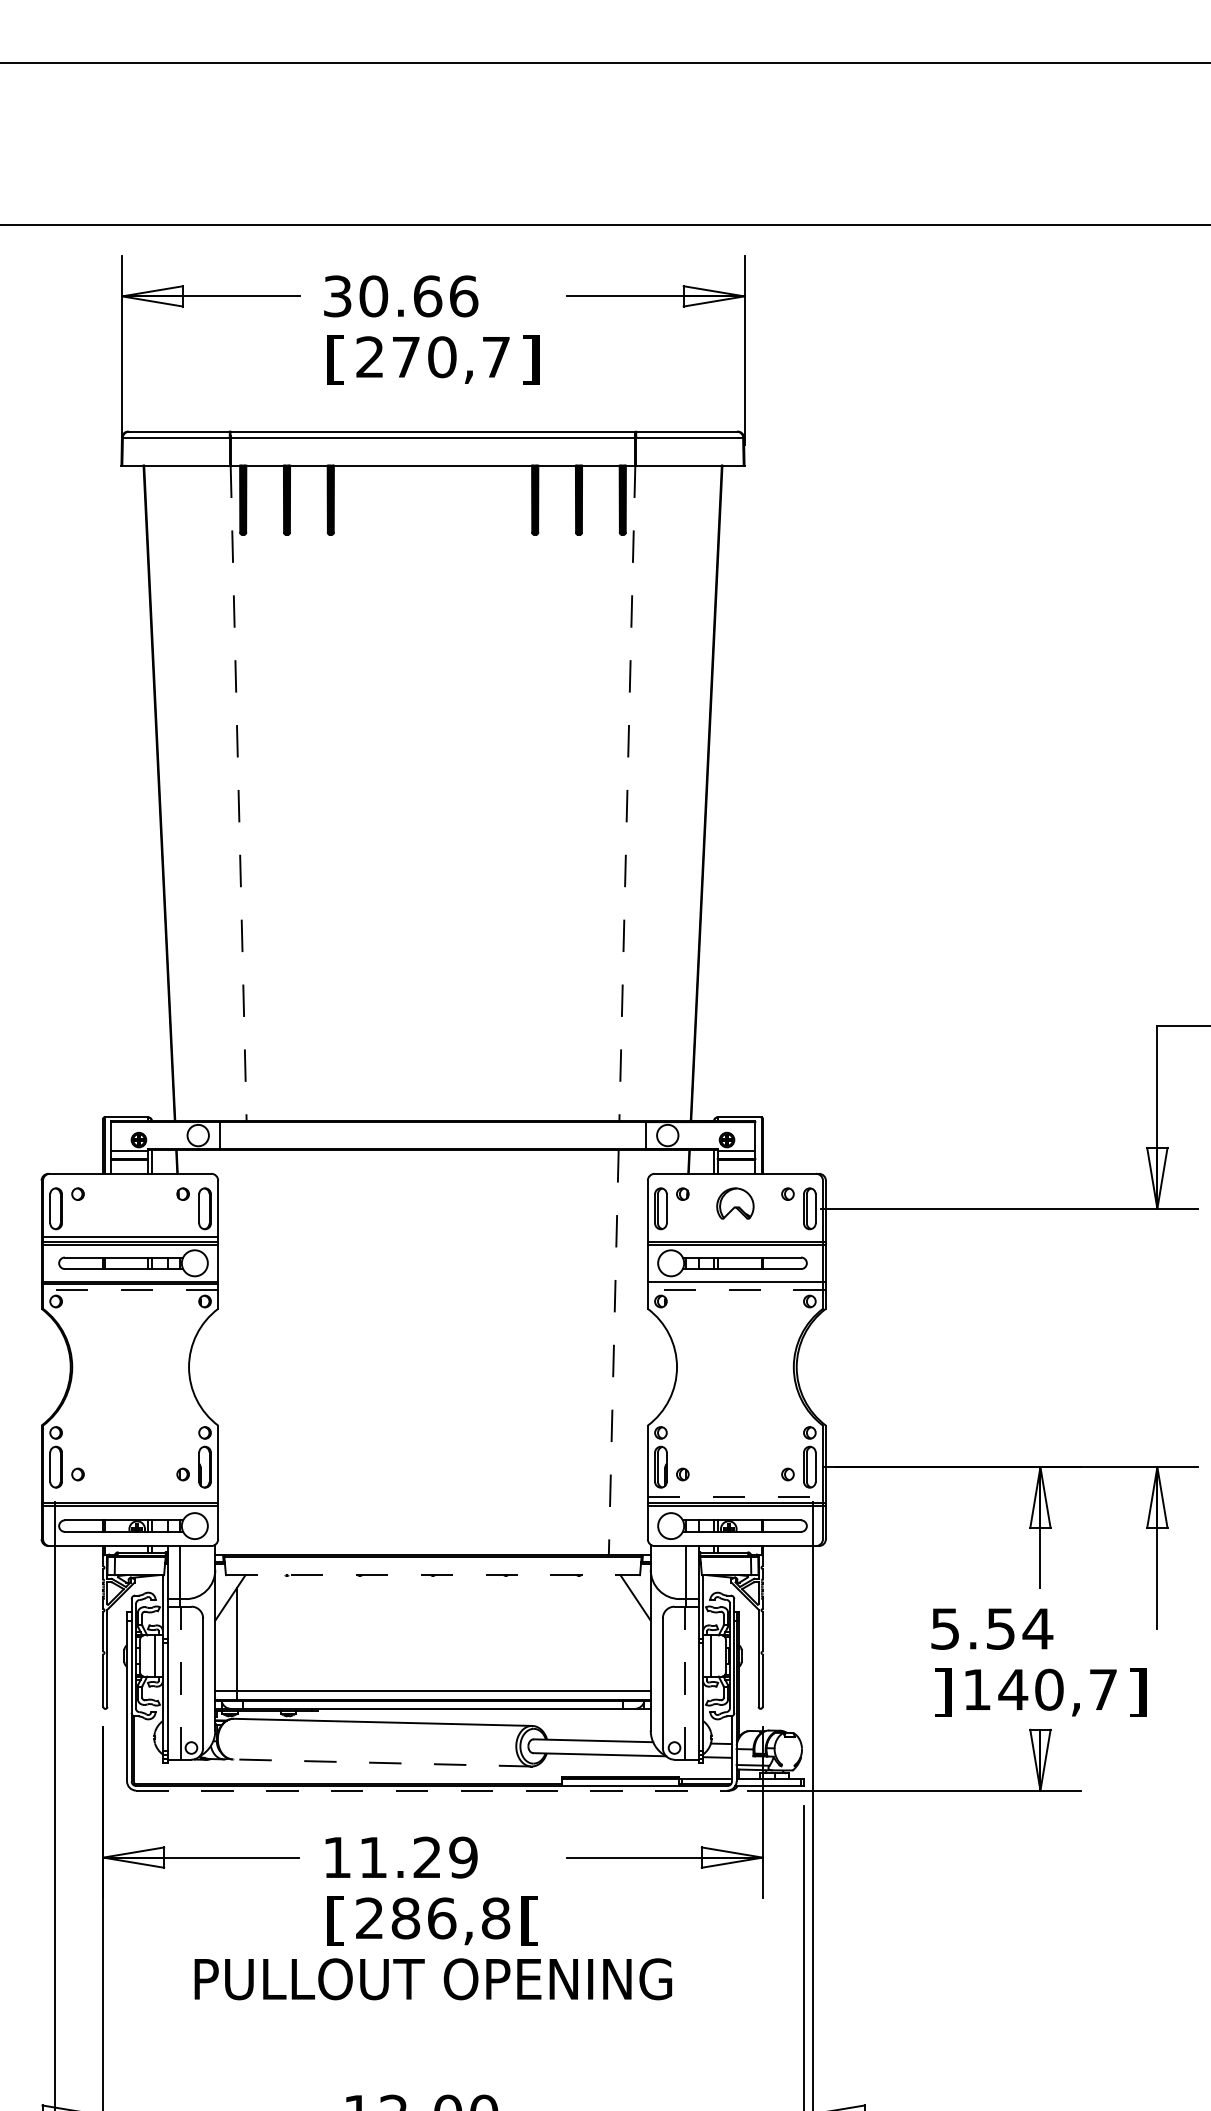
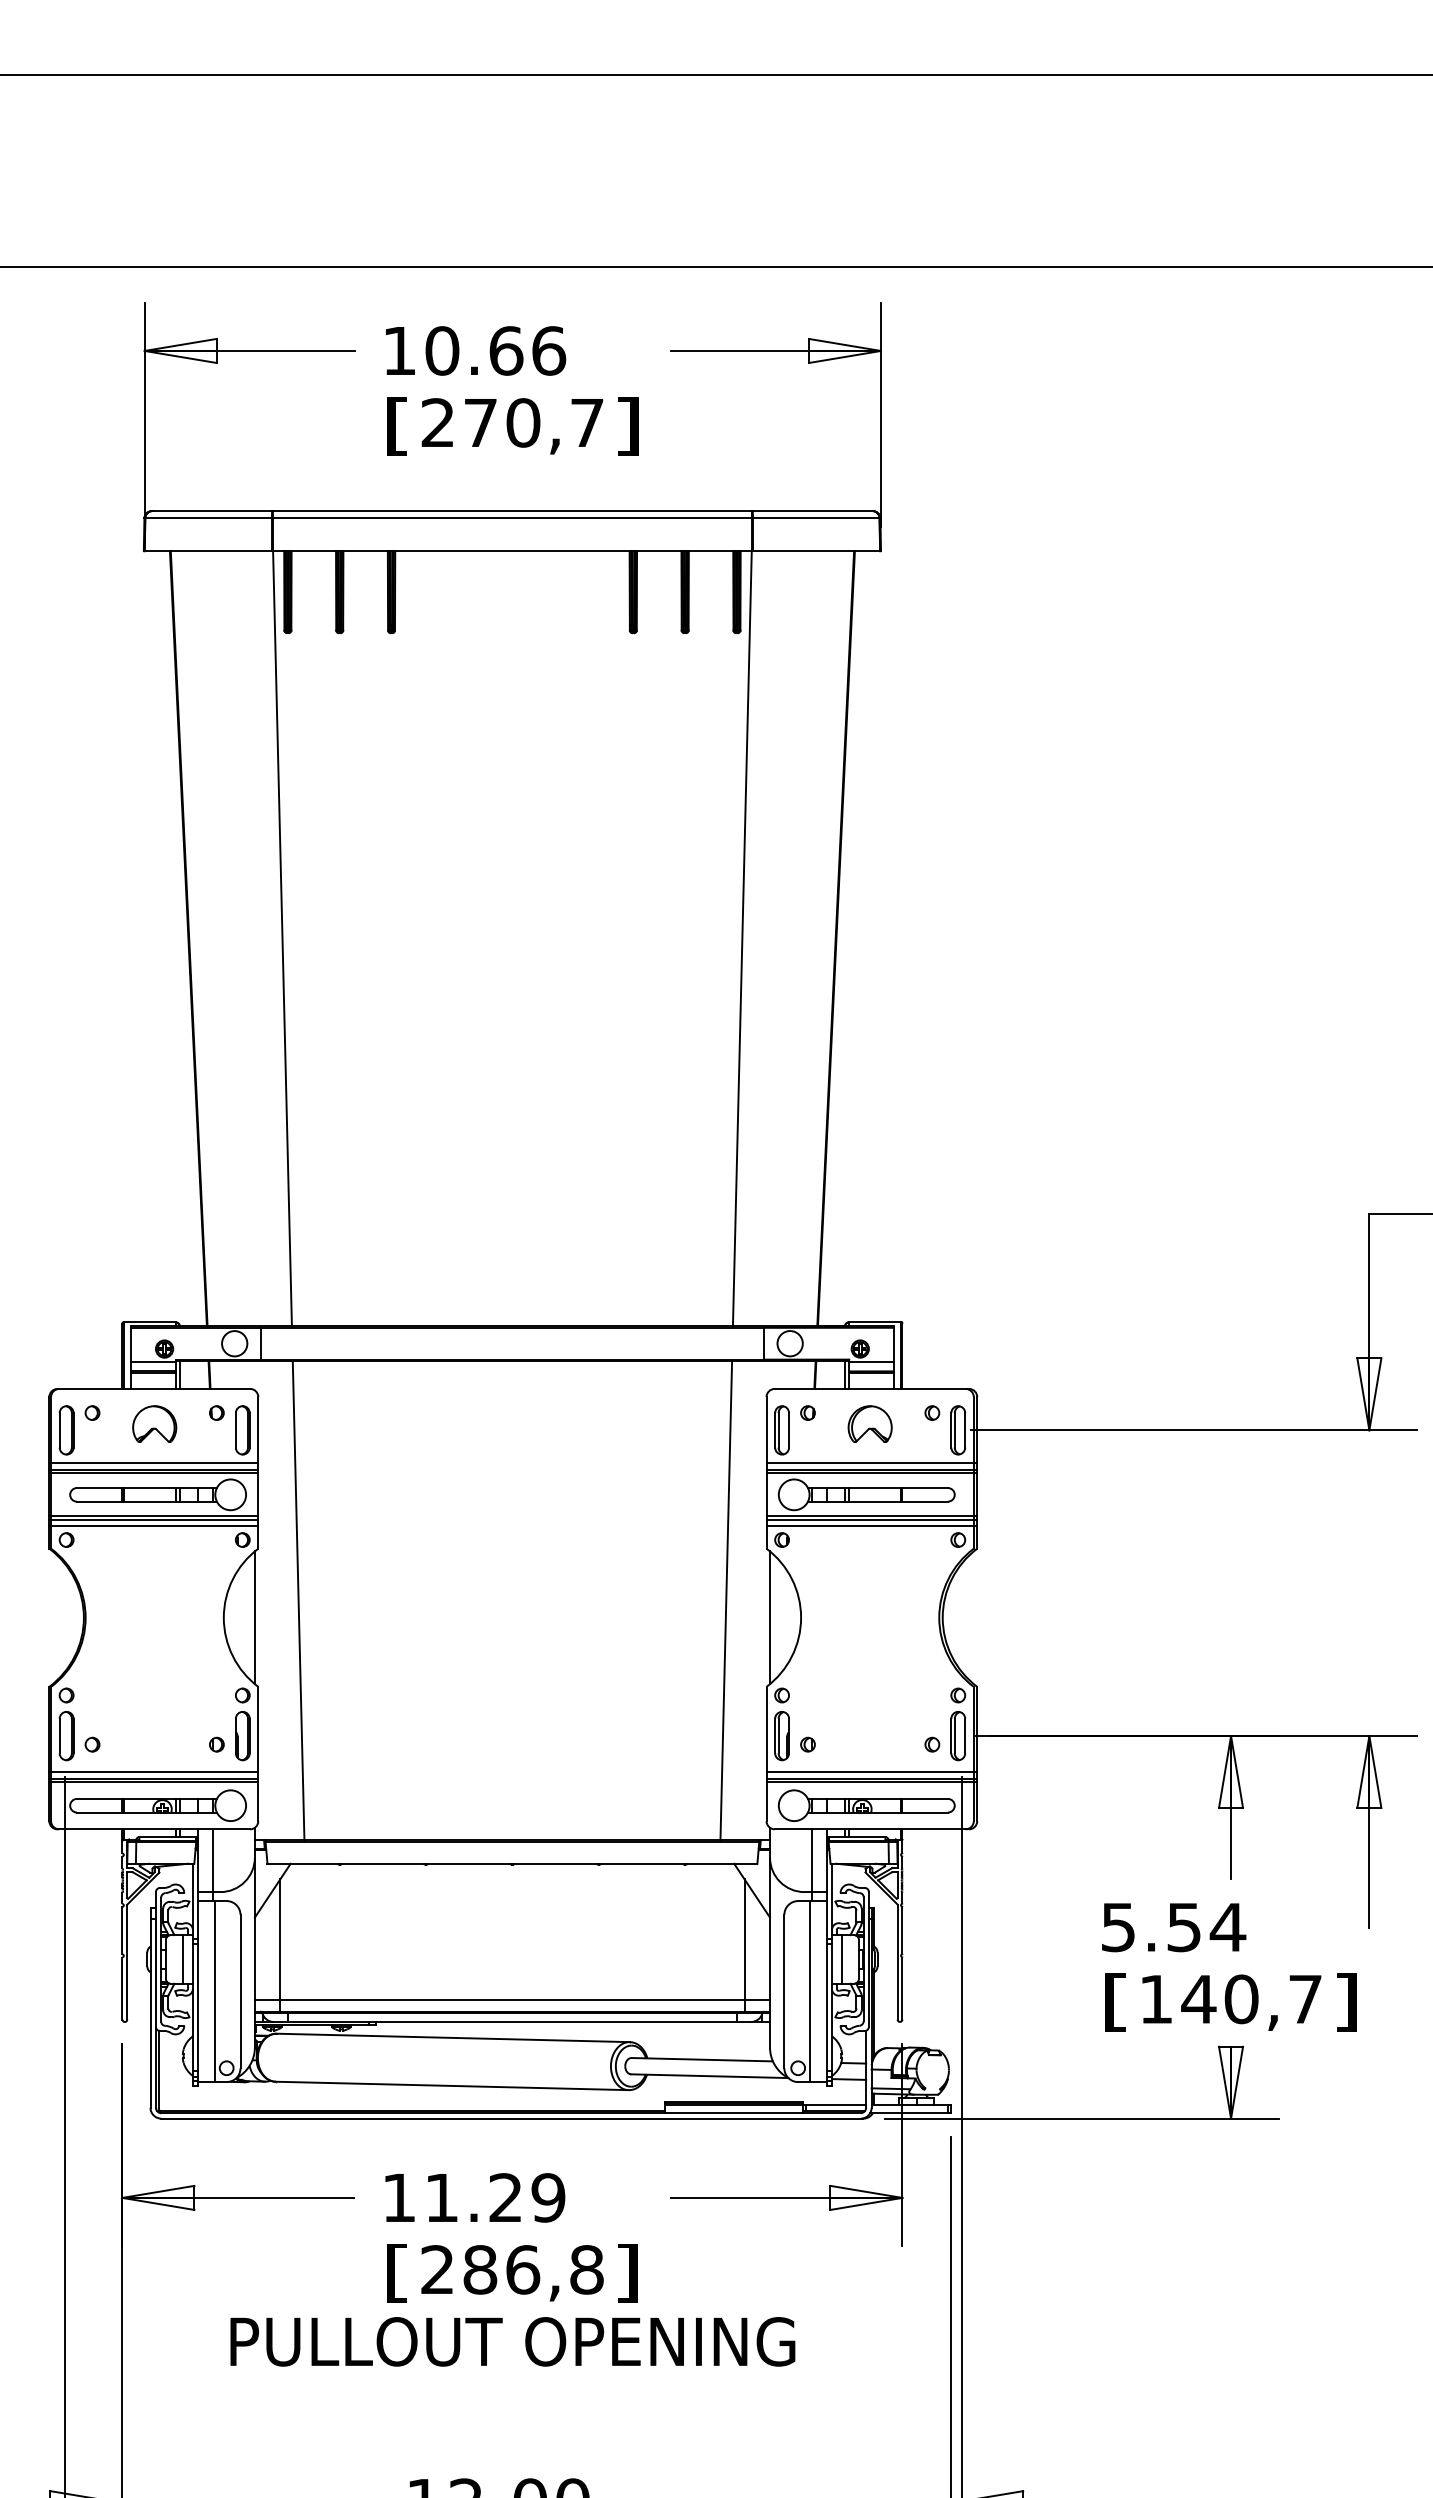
text: (337, 295) -> (399, 350), 30.66 -> 10.66
line: (238, 793) -> (282, 938), dashed -> solid
line: (627, 793) -> (742, 938), dashed -> solid
part: (130, 1203) -> (154, 1423), added
line: (736, 1236) -> (871, 1463), added
line: (736, 1284) -> (871, 1519), added
line: (129, 1290) -> (153, 1526), dashed -> solid
line: (736, 1290) -> (871, 1526), dashed -> solid
line: (252, 1352) -> (298, 1600), added
line: (613, 1352) -> (726, 1600), dashed -> solid
line: (214, 1366) -> (254, 1617), added
line: (651, 1366) -> (770, 1617), added
line: (129, 1497) -> (153, 1771), added
line: (737, 1497) -> (872, 1771), dashed -> solid
line: (433, 1574) -> (512, 1863), dashed -> solid
line: (629, 1644) -> (744, 1945), added
line: (181, 1683) -> (214, 1991), dashed -> solid
line: (684, 1683) -> (810, 1991), dashed -> solid
text: (942, 1692) -> (1115, 2002), ] -> [
line: (382, 1762) -> (452, 2085), dashed -> solid
line: (433, 1790) -> (512, 2118), dashed -> solid
text: (530, 1921) -> (627, 2273), [ -> ]

